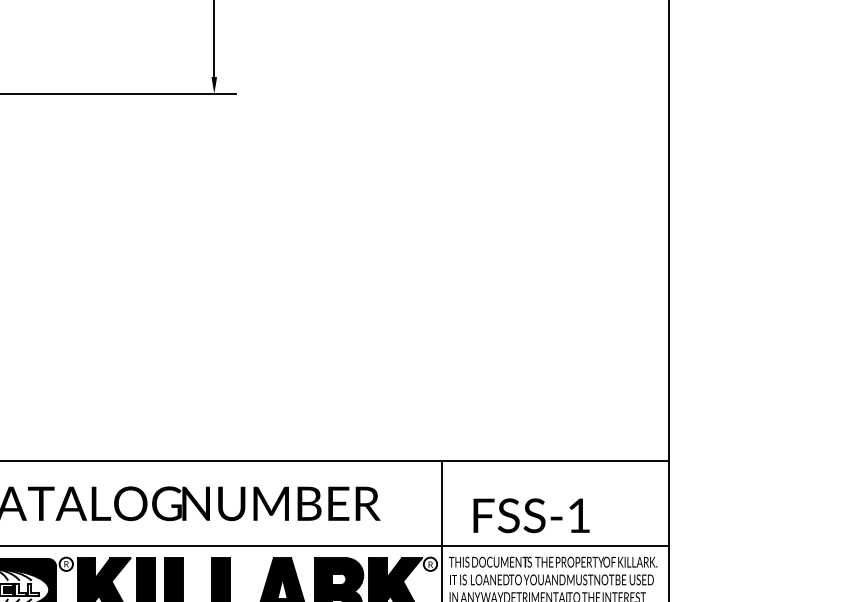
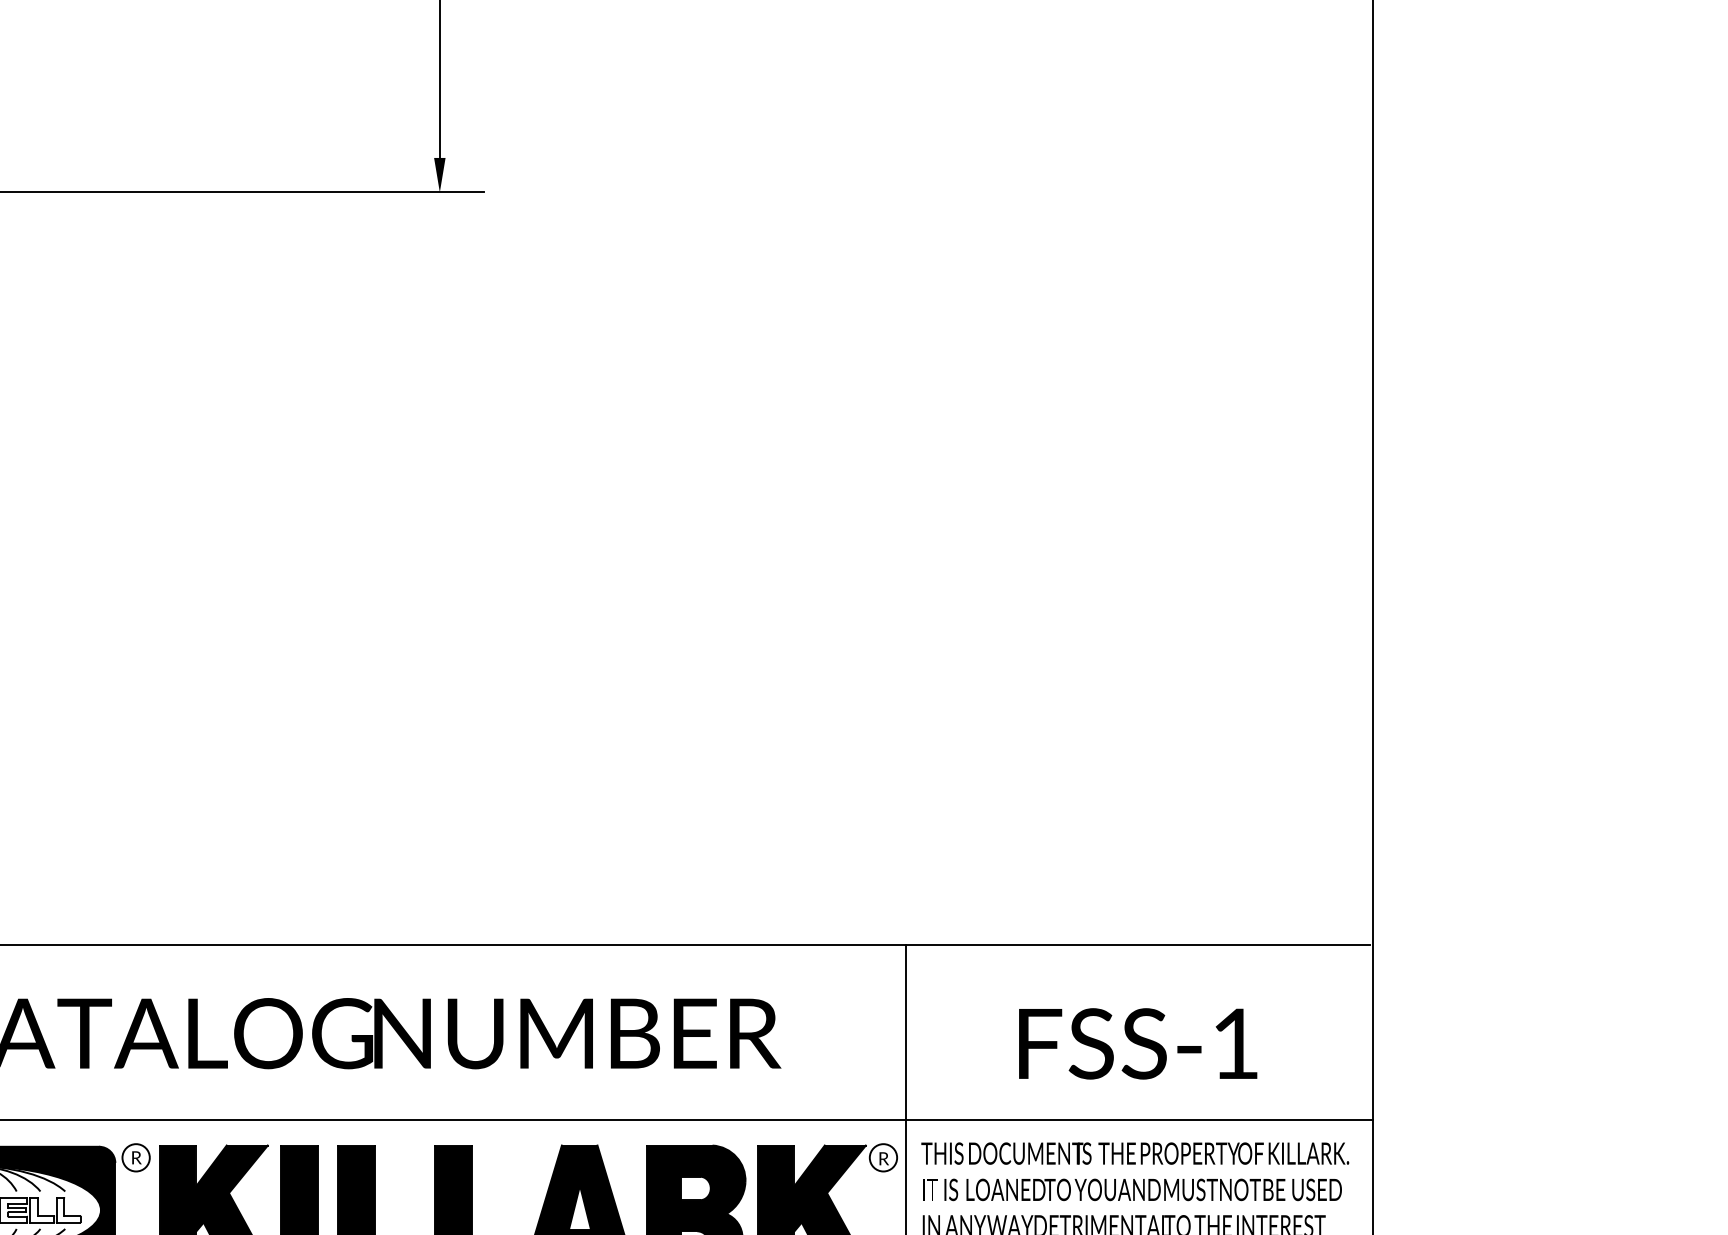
text: (531, 515) -> (1137, 1043), moved

